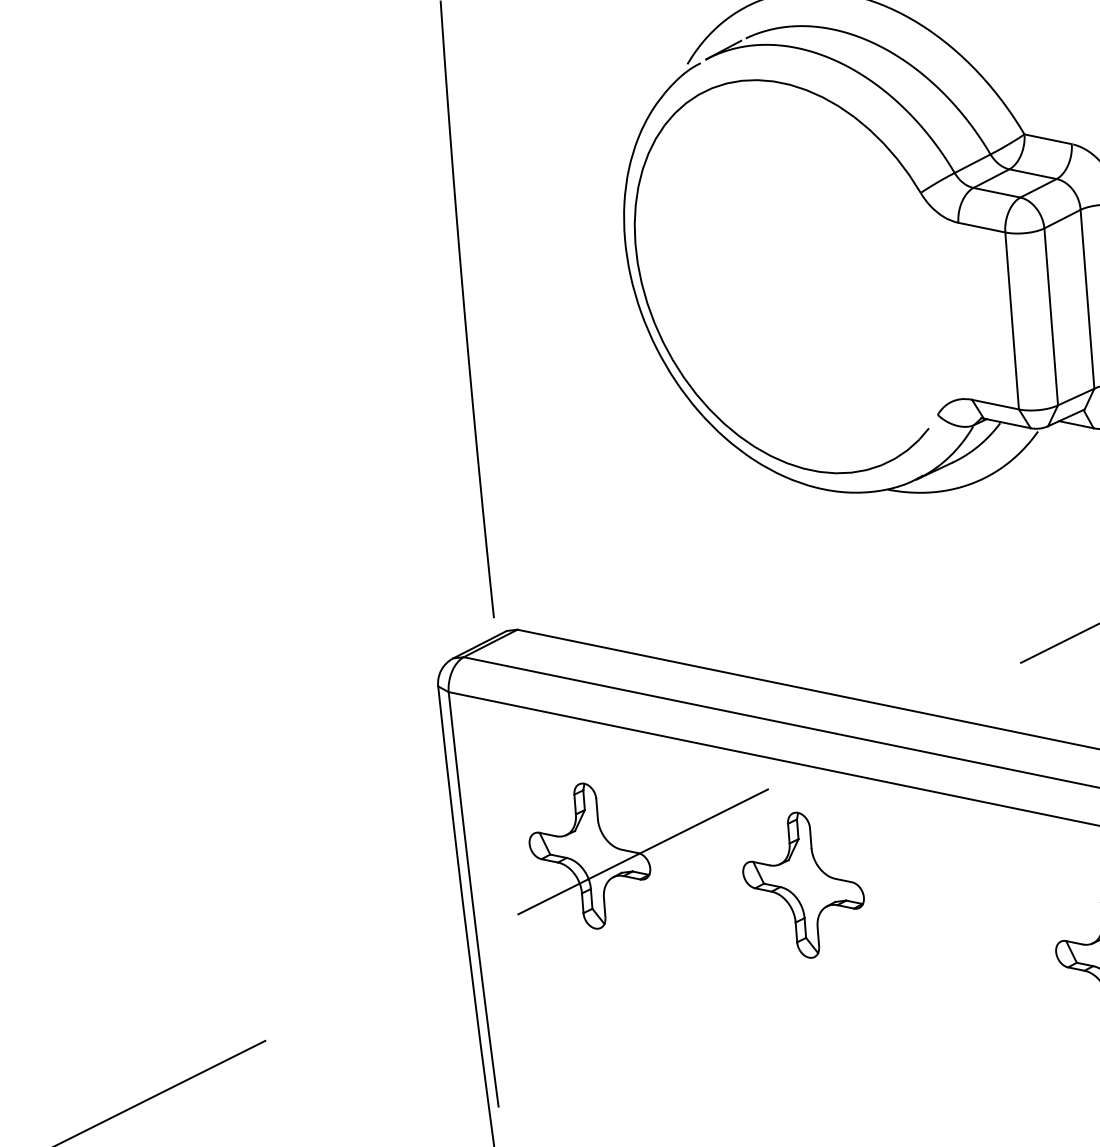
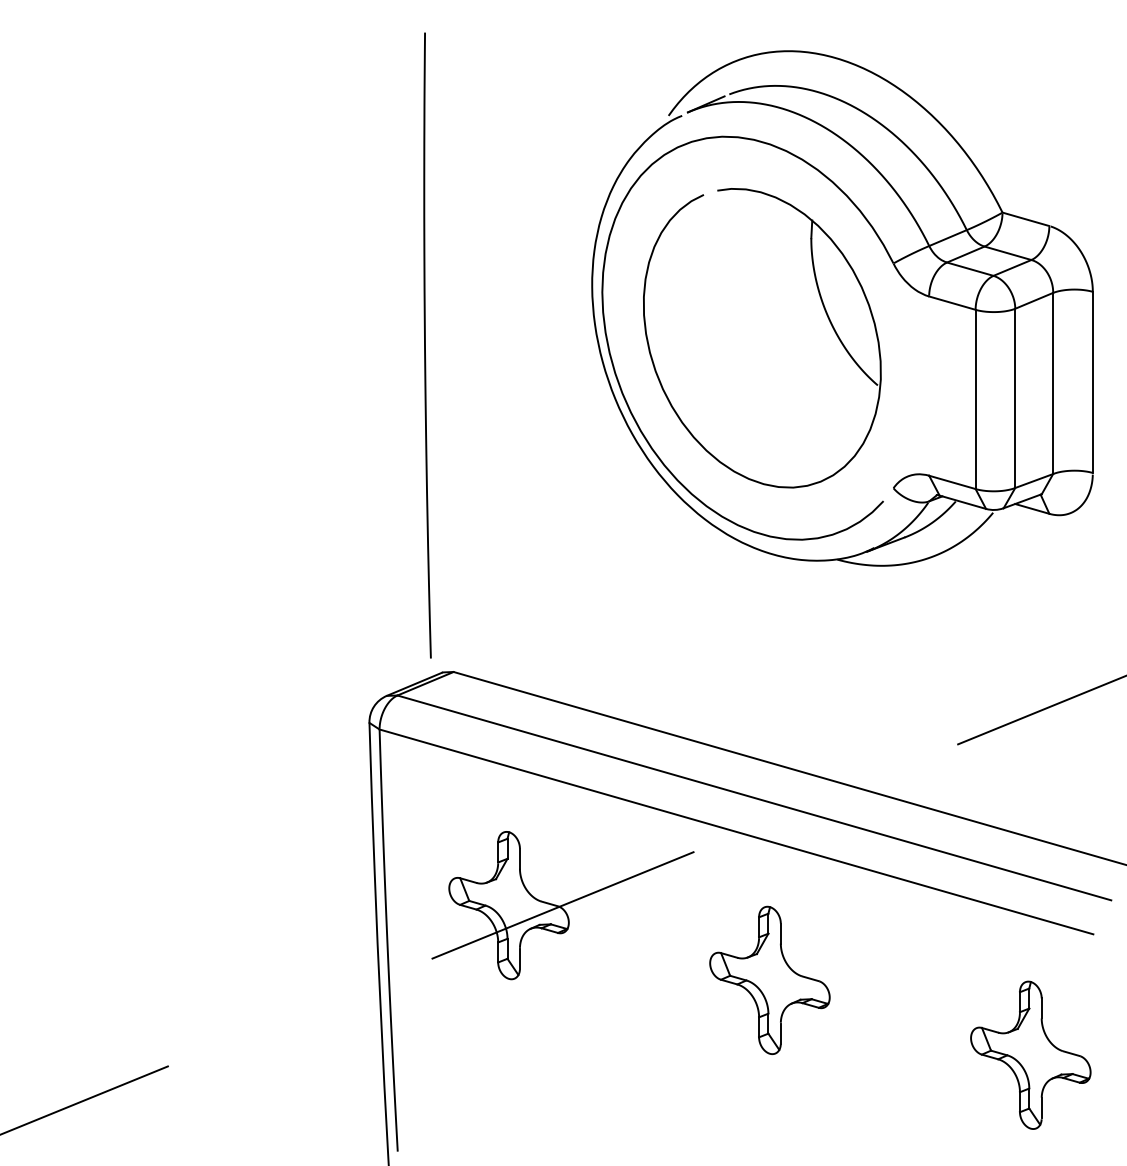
part: (857, 247) -> (825, 313), added
part: (803, 884) -> (769, 979), moved

